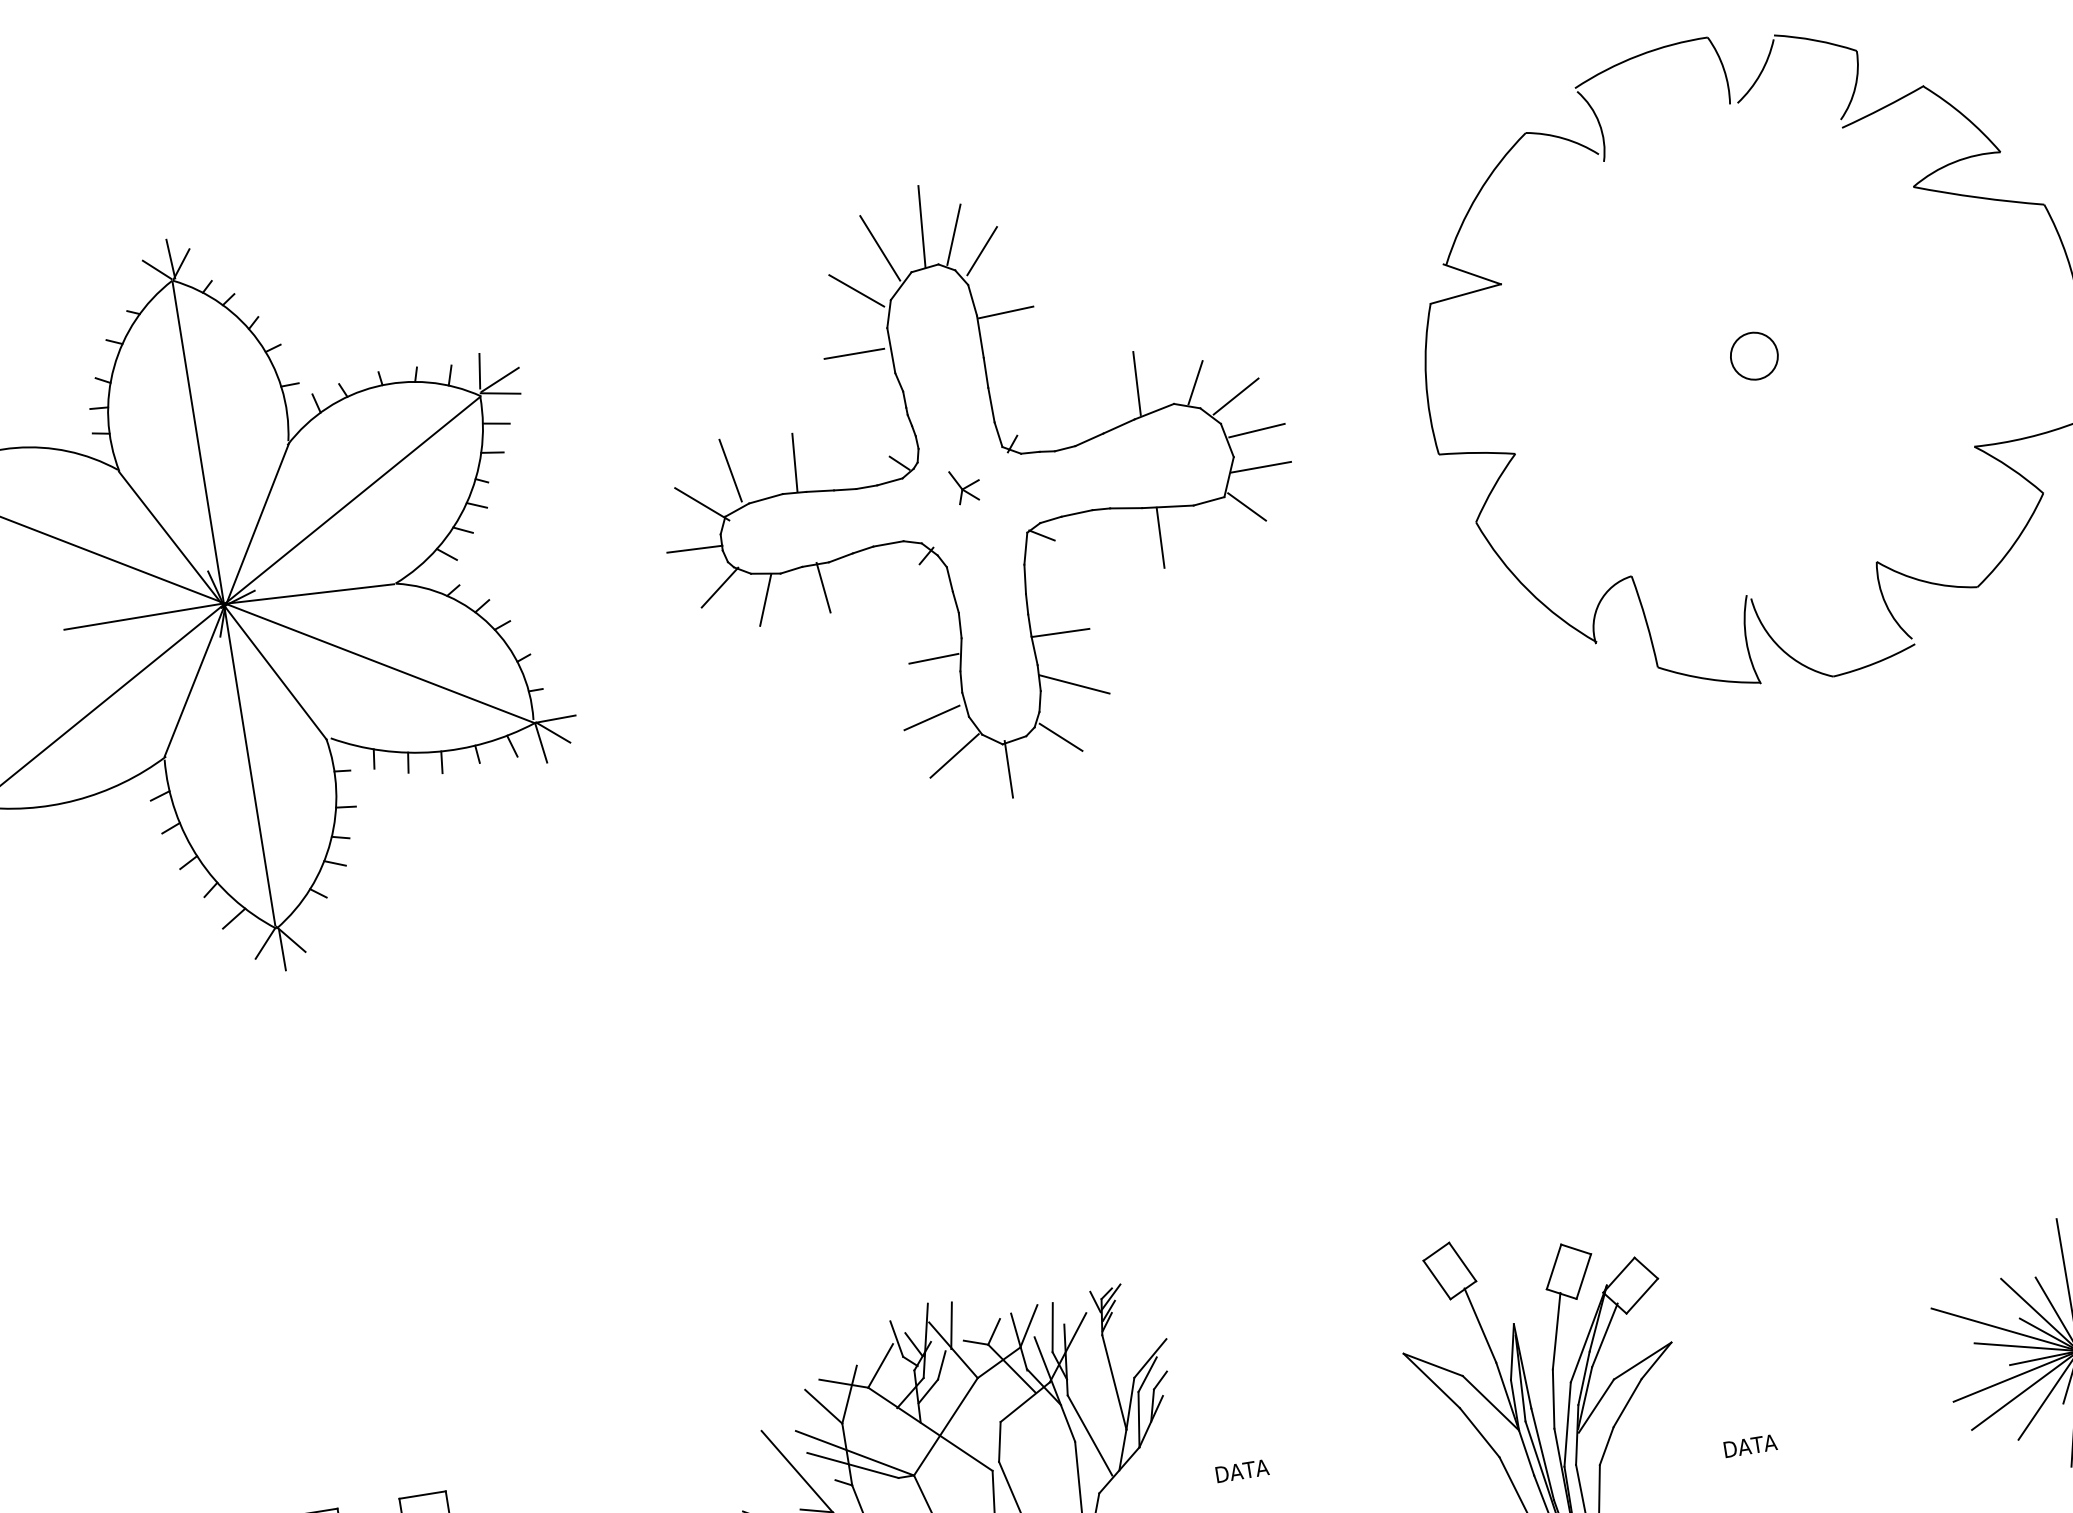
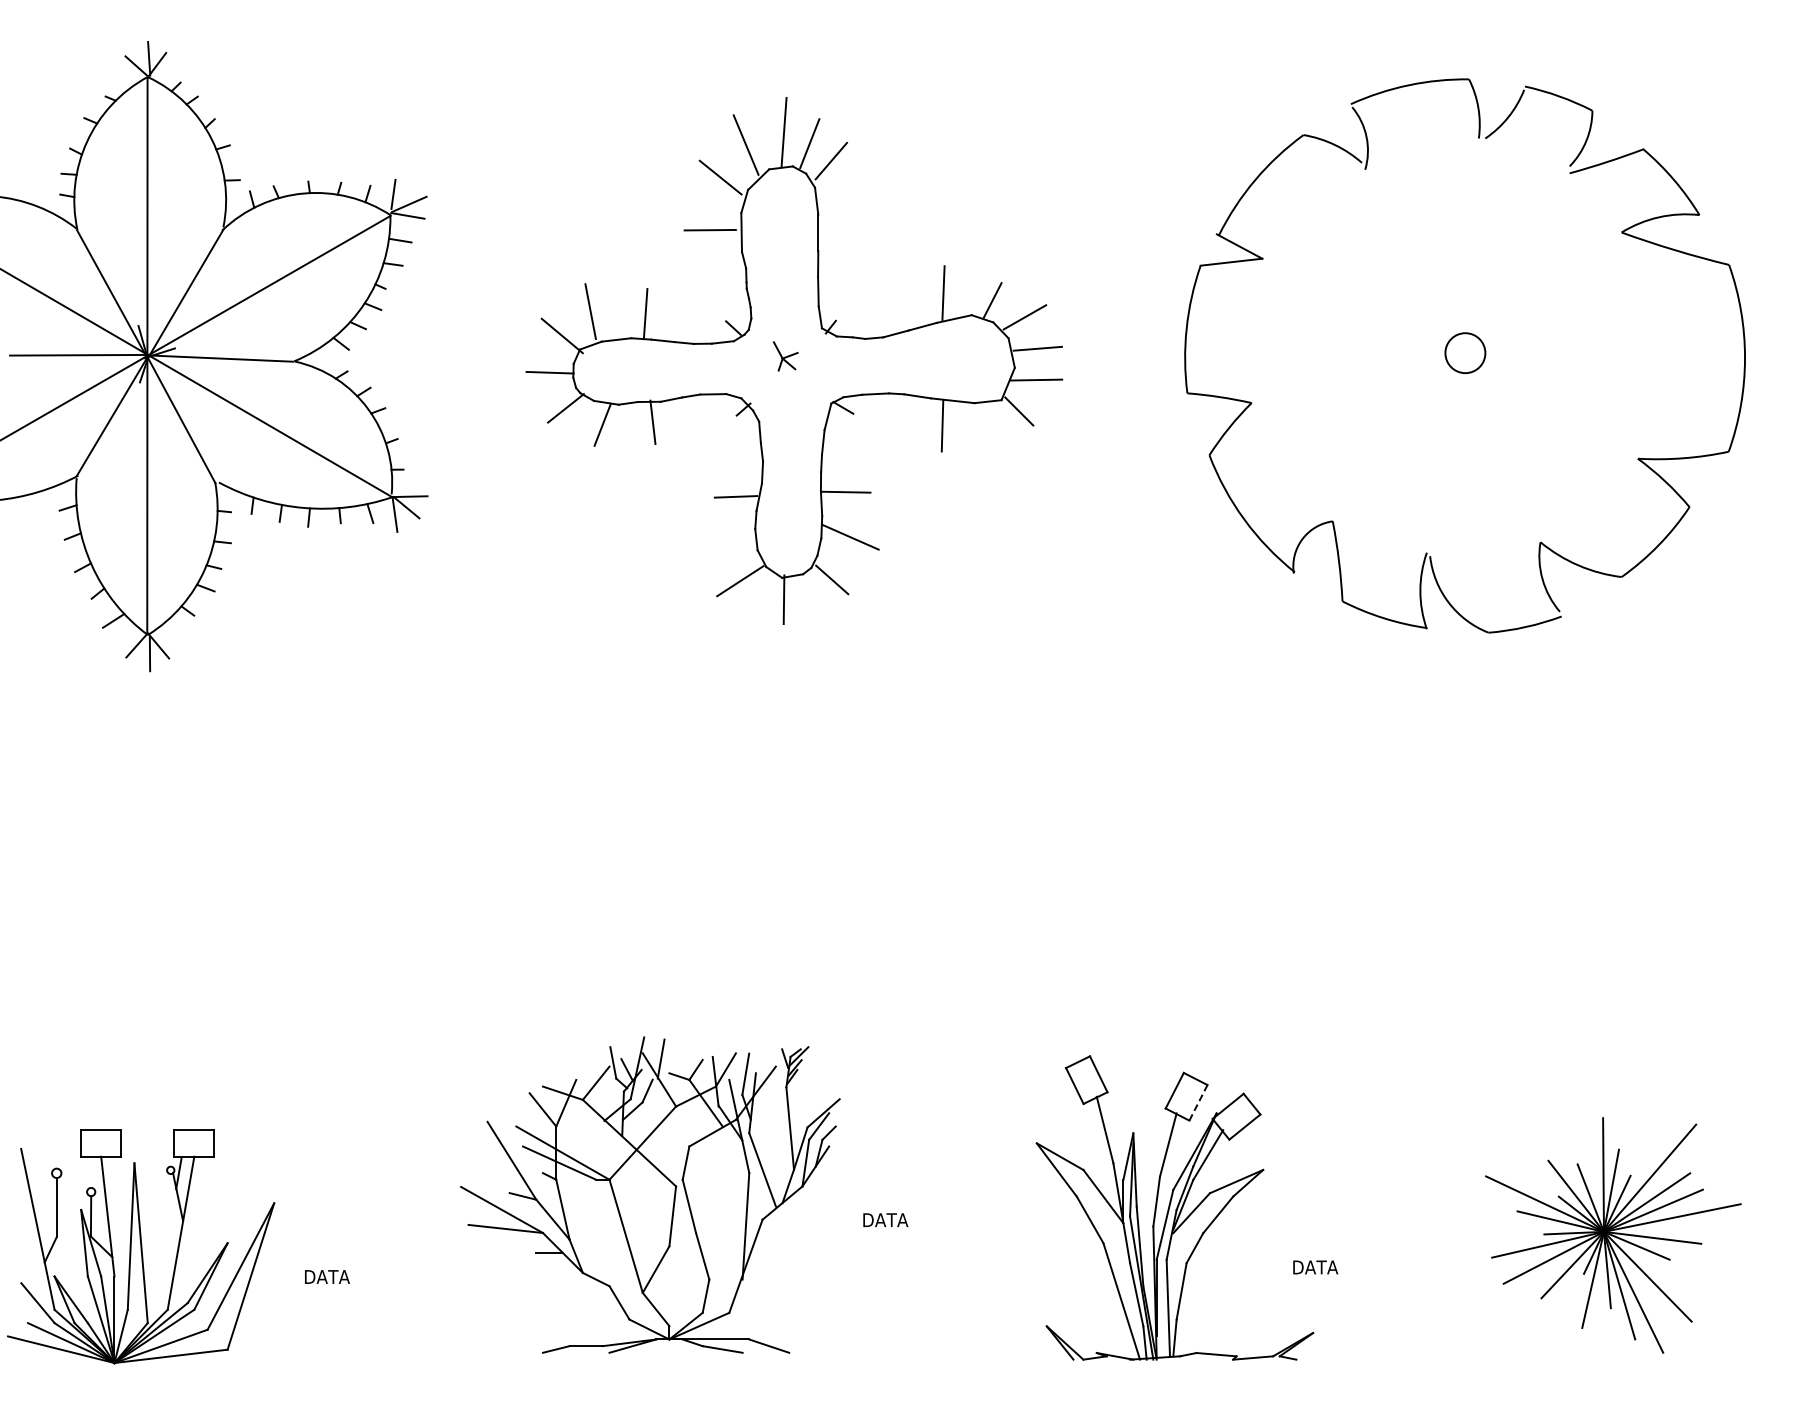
line: (1005, 312) -> (842, 215), removed
line: (931, 717) -> (726, 545), removed
line: (1583, 1276) -> (1198, 1102), solid -> dashed

